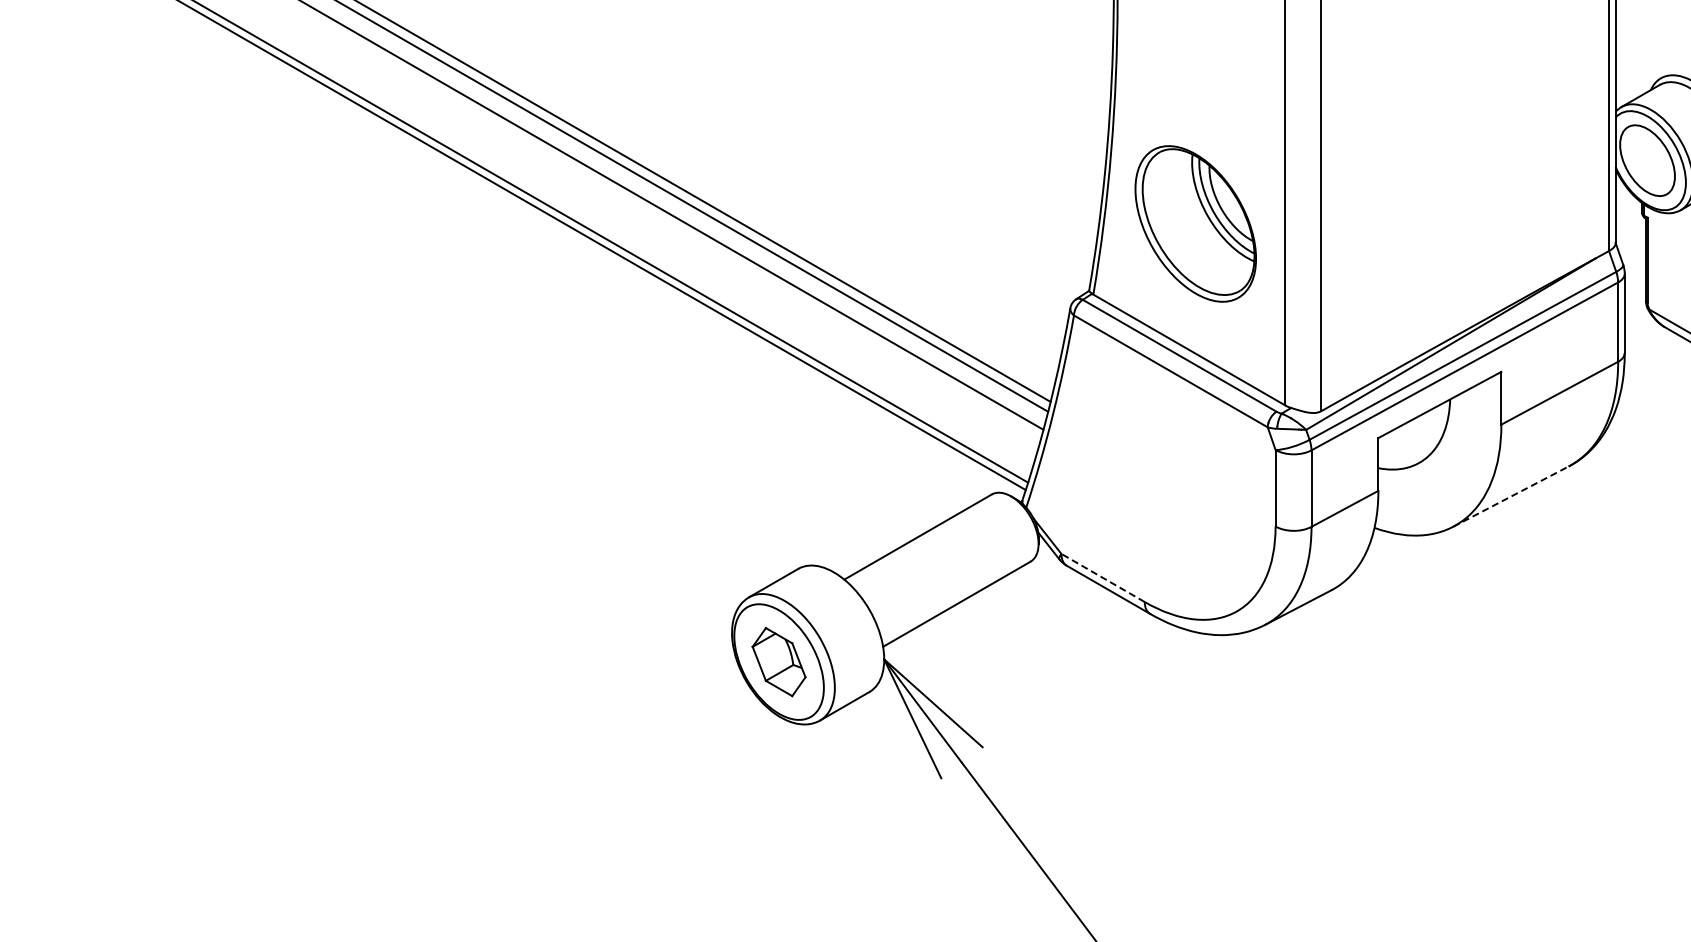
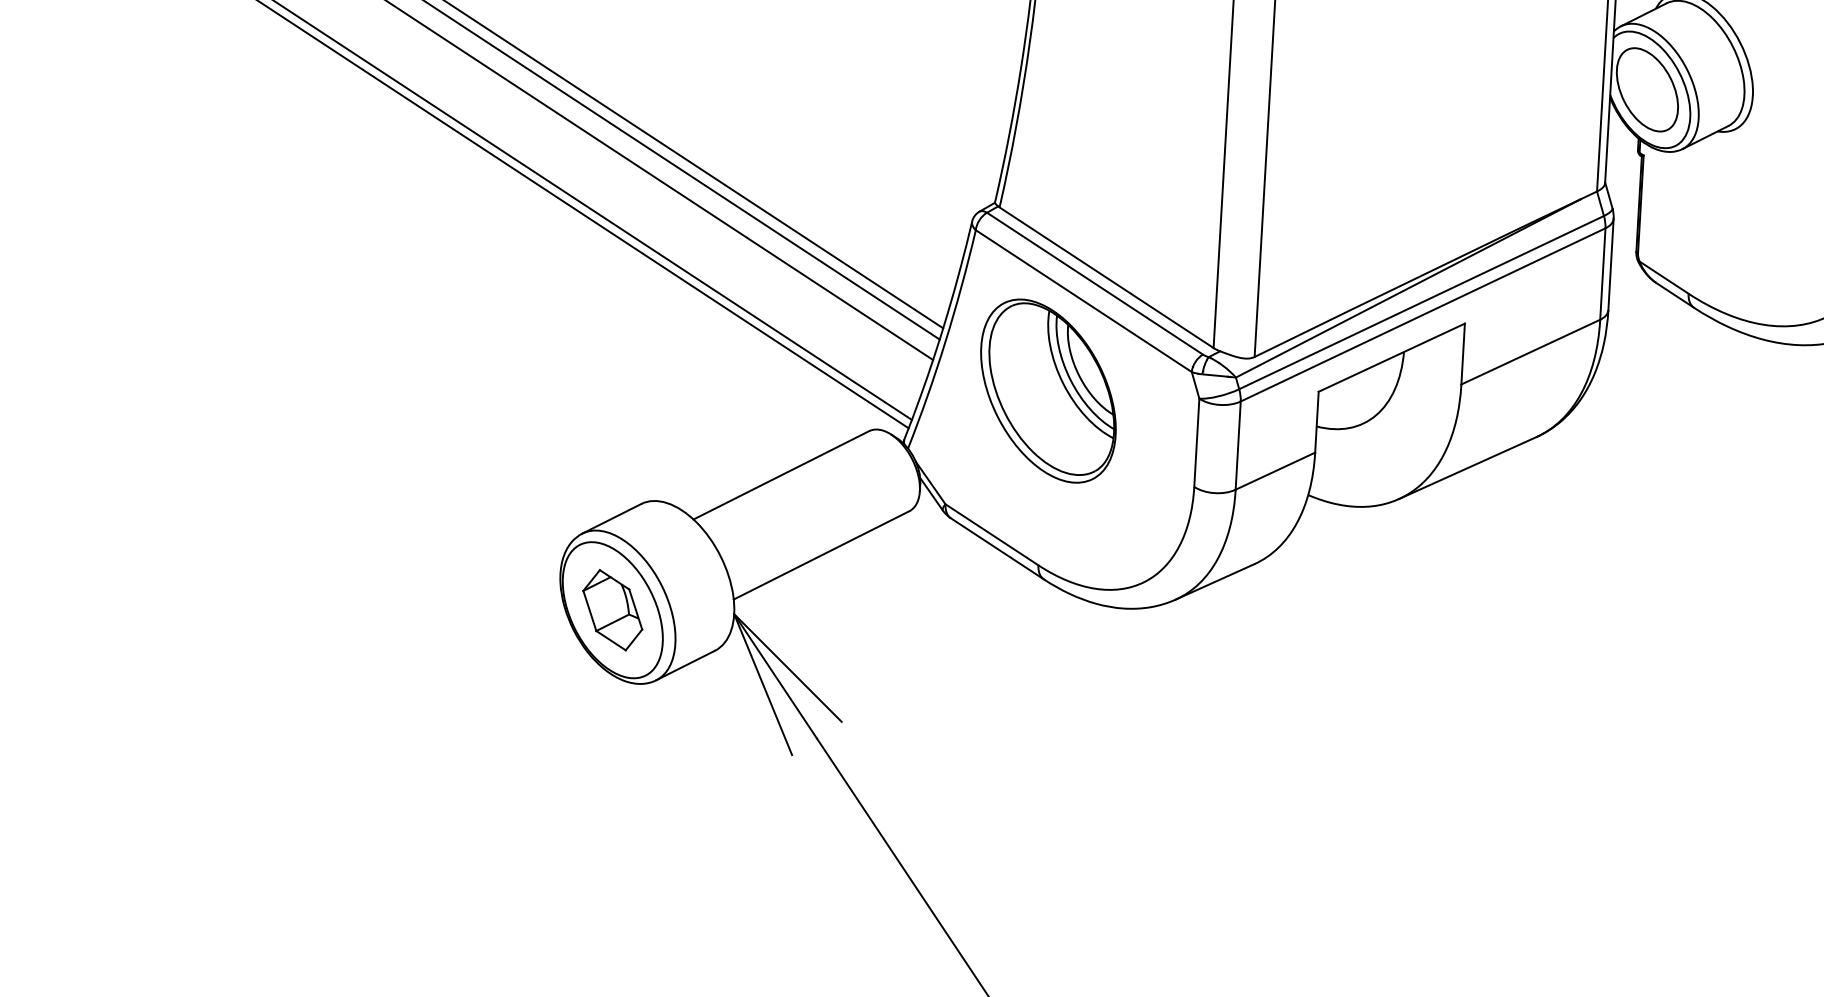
part: (1195, 223) -> (1048, 390), moved
line: (1511, 496) -> (1468, 468), dashed -> solid
line: (1102, 577) -> (991, 534), dashed -> solid

